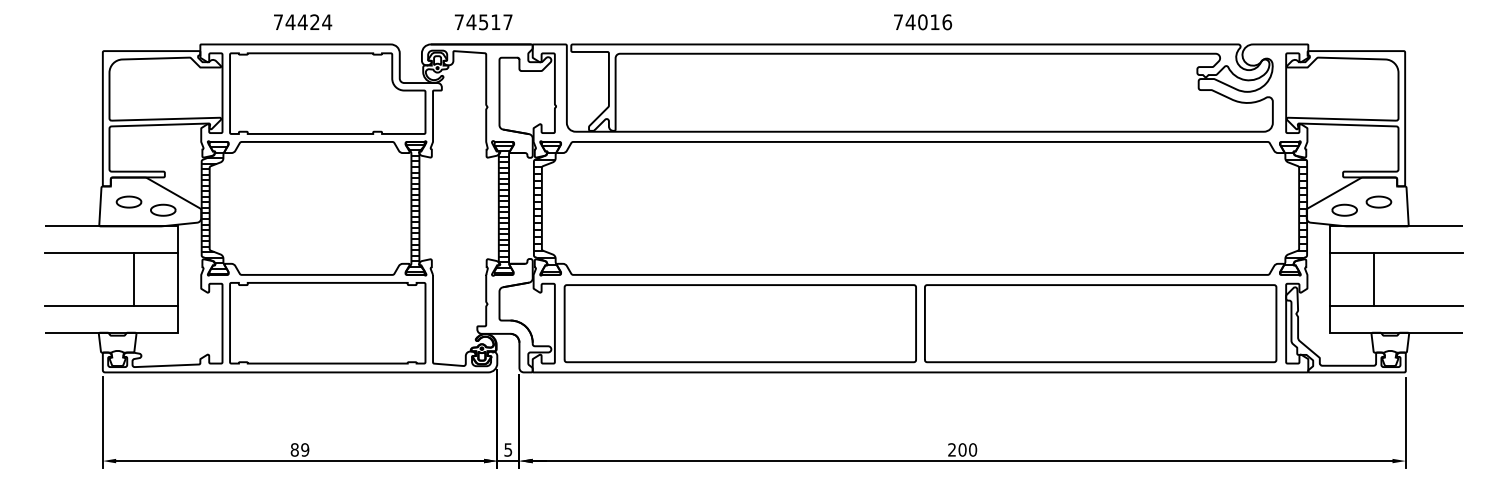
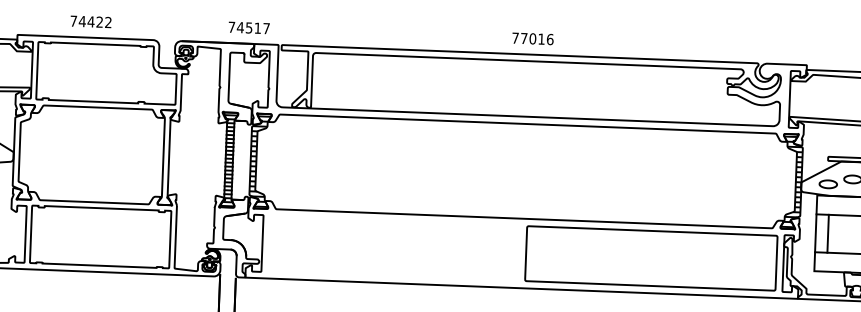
text: (327, 21) -> (108, 22), 74424 -> 74422
text: (910, 21) -> (524, 37), 74016 -> 77016
text: (483, 22) -> (249, 28), moved
hatch: (415, 208) -> (166, 157), removed
hatch: (214, 210) -> (23, 153), removed
line: (1374, 279) -> (828, 233), moved
part: (739, 323) -> (394, 248), removed

